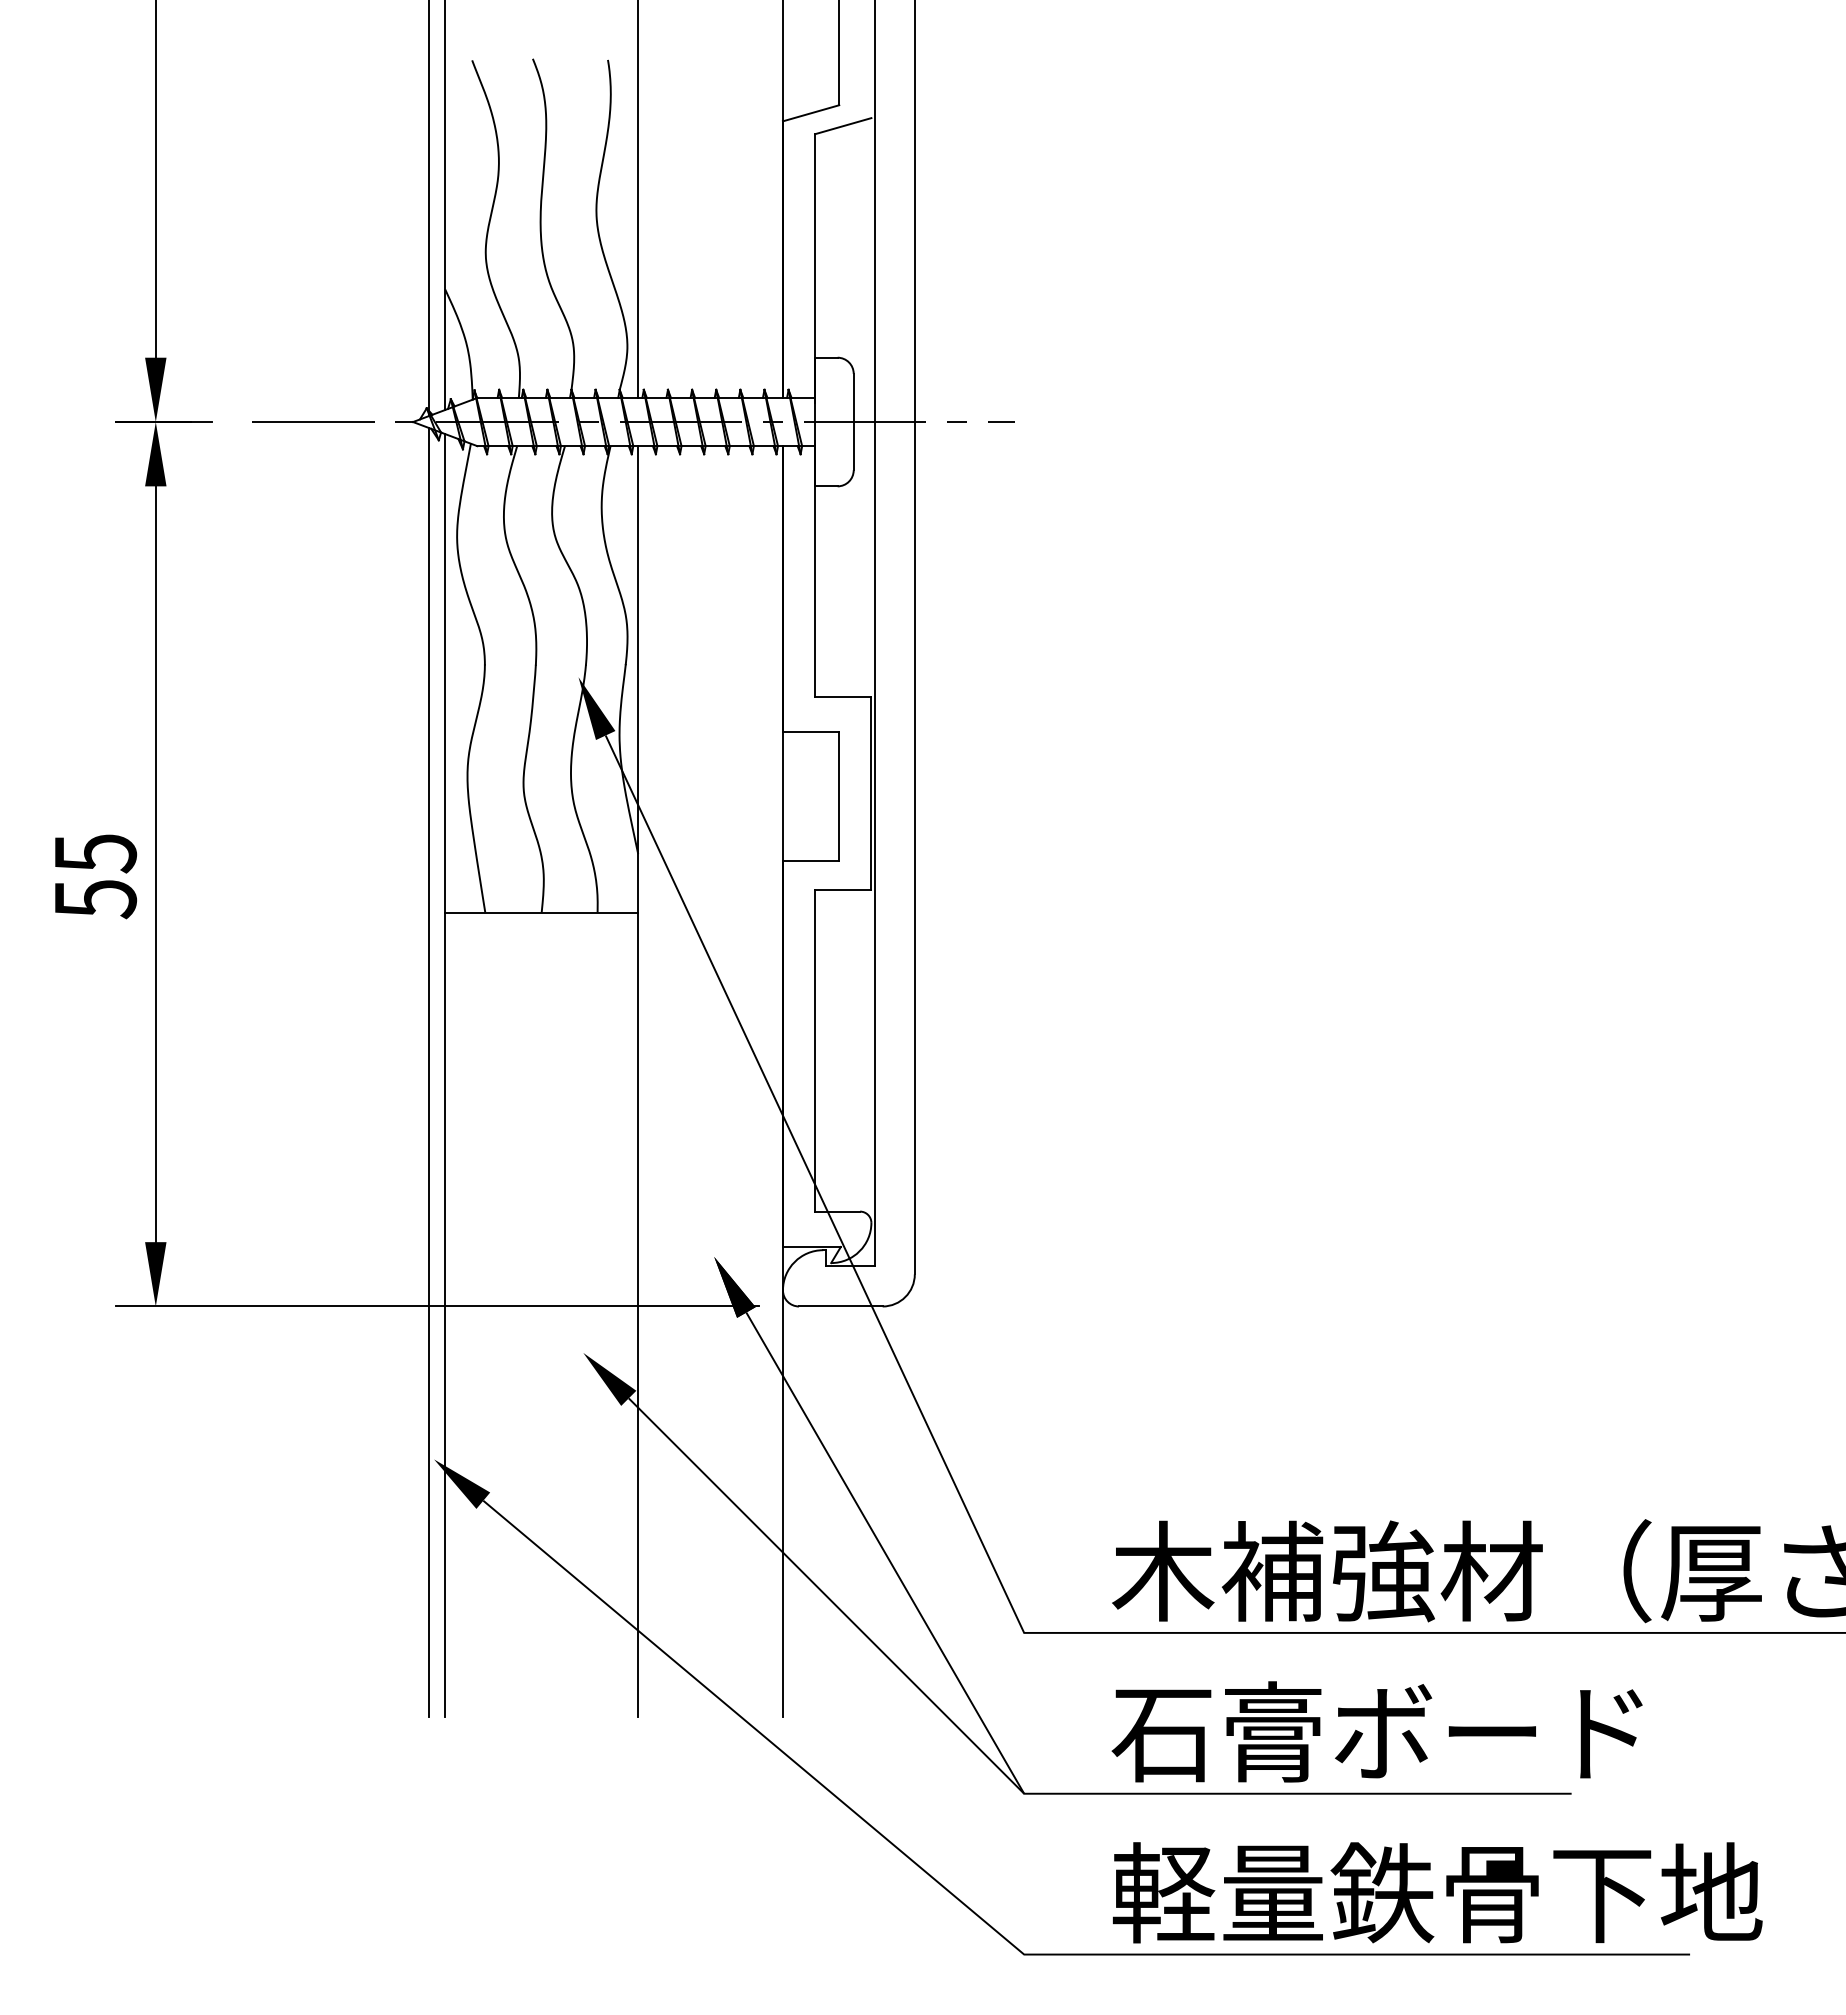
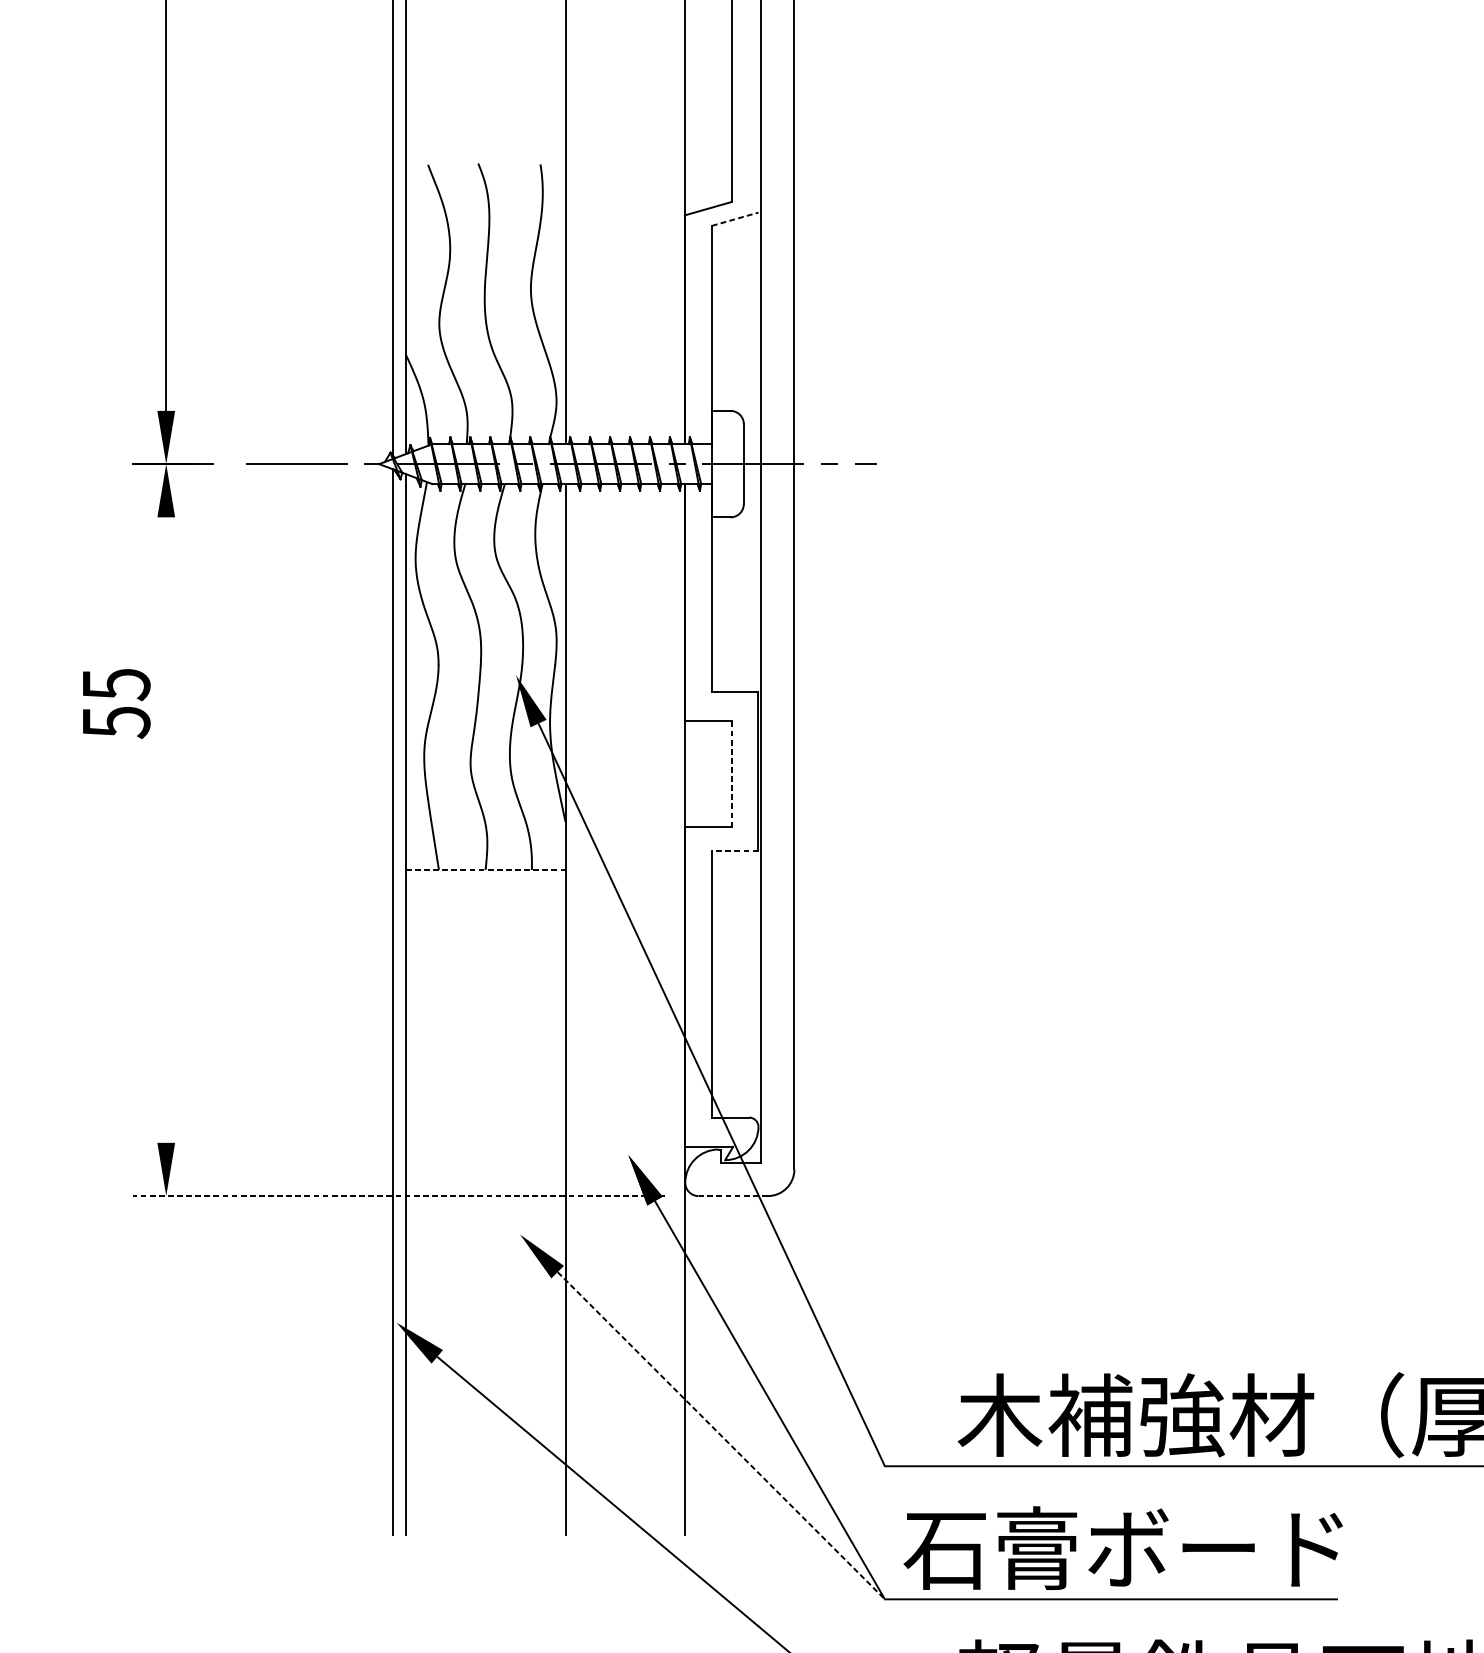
line: (843, 126) -> (735, 219), solid -> dashed
line: (839, 796) -> (732, 774), solid -> dashed
line: (155, 864) -> (165, 830), removed
text: (96, 876) -> (117, 703), moved
line: (842, 890) -> (734, 851), solid -> dashed
line: (542, 912) -> (486, 870), solid -> dashed
line: (437, 1306) -> (399, 1196), solid -> dashed
line: (840, 1306) -> (732, 1196), solid -> dashed
line: (826, 1596) -> (721, 1436), solid -> dashed
text: (1376, 1731) -> (1122, 1547), moved

